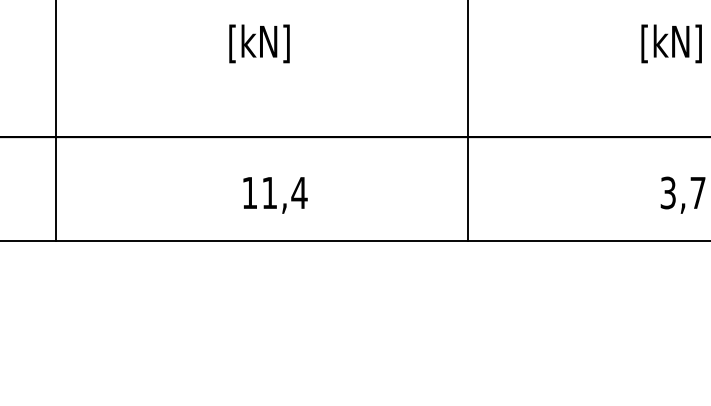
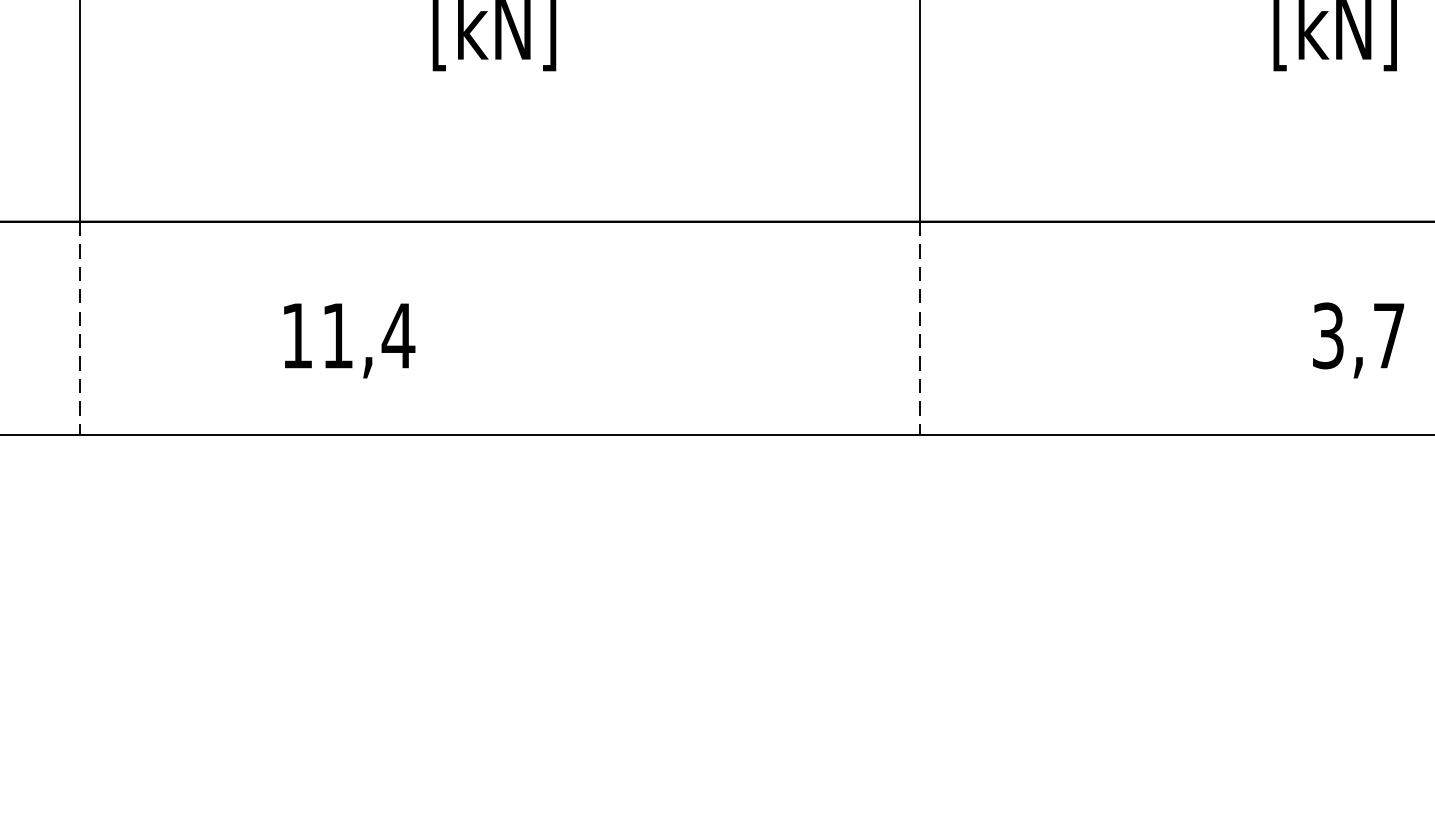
line: (56, 189) -> (80, 328), solid -> dashed
line: (468, 189) -> (920, 328), solid -> dashed
text: (275, 195) -> (349, 340), moved

